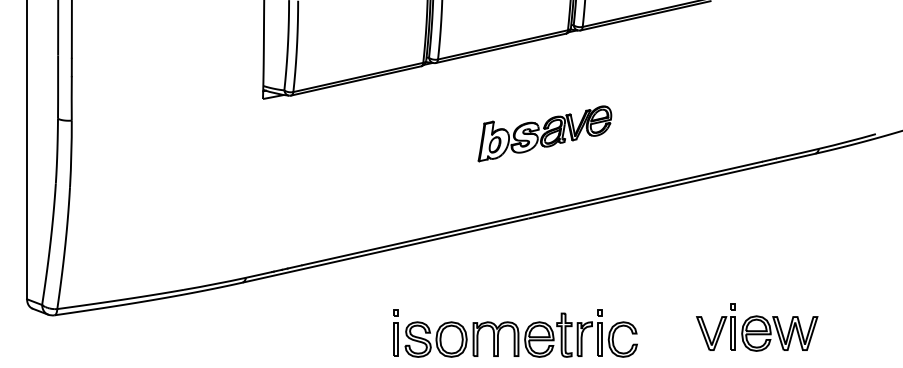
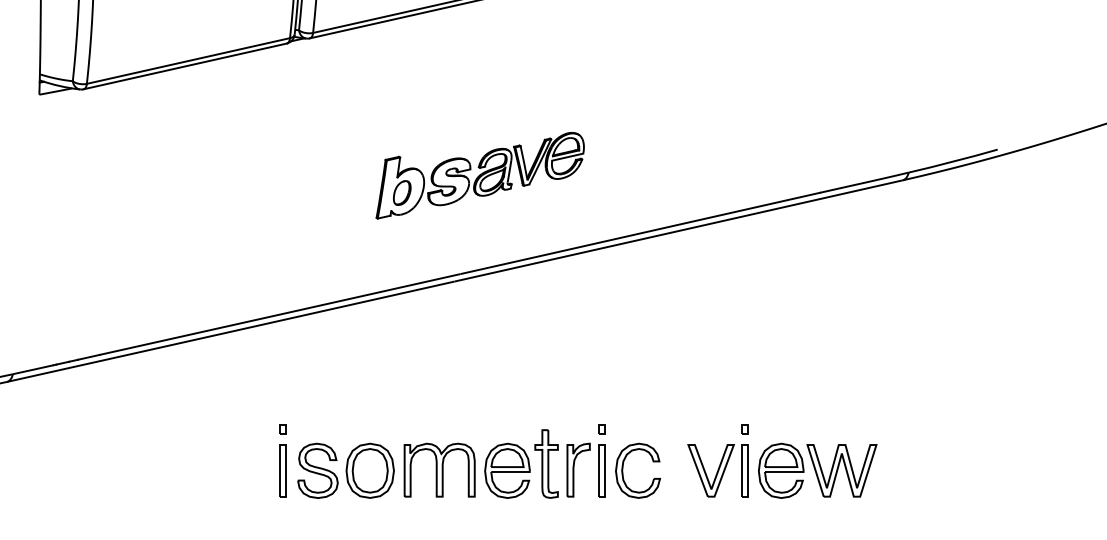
part: (544, 133) -> (479, 175), moved
part: (757, 327) -> (782, 461), moved
part: (515, 333) -> (470, 461), moved

